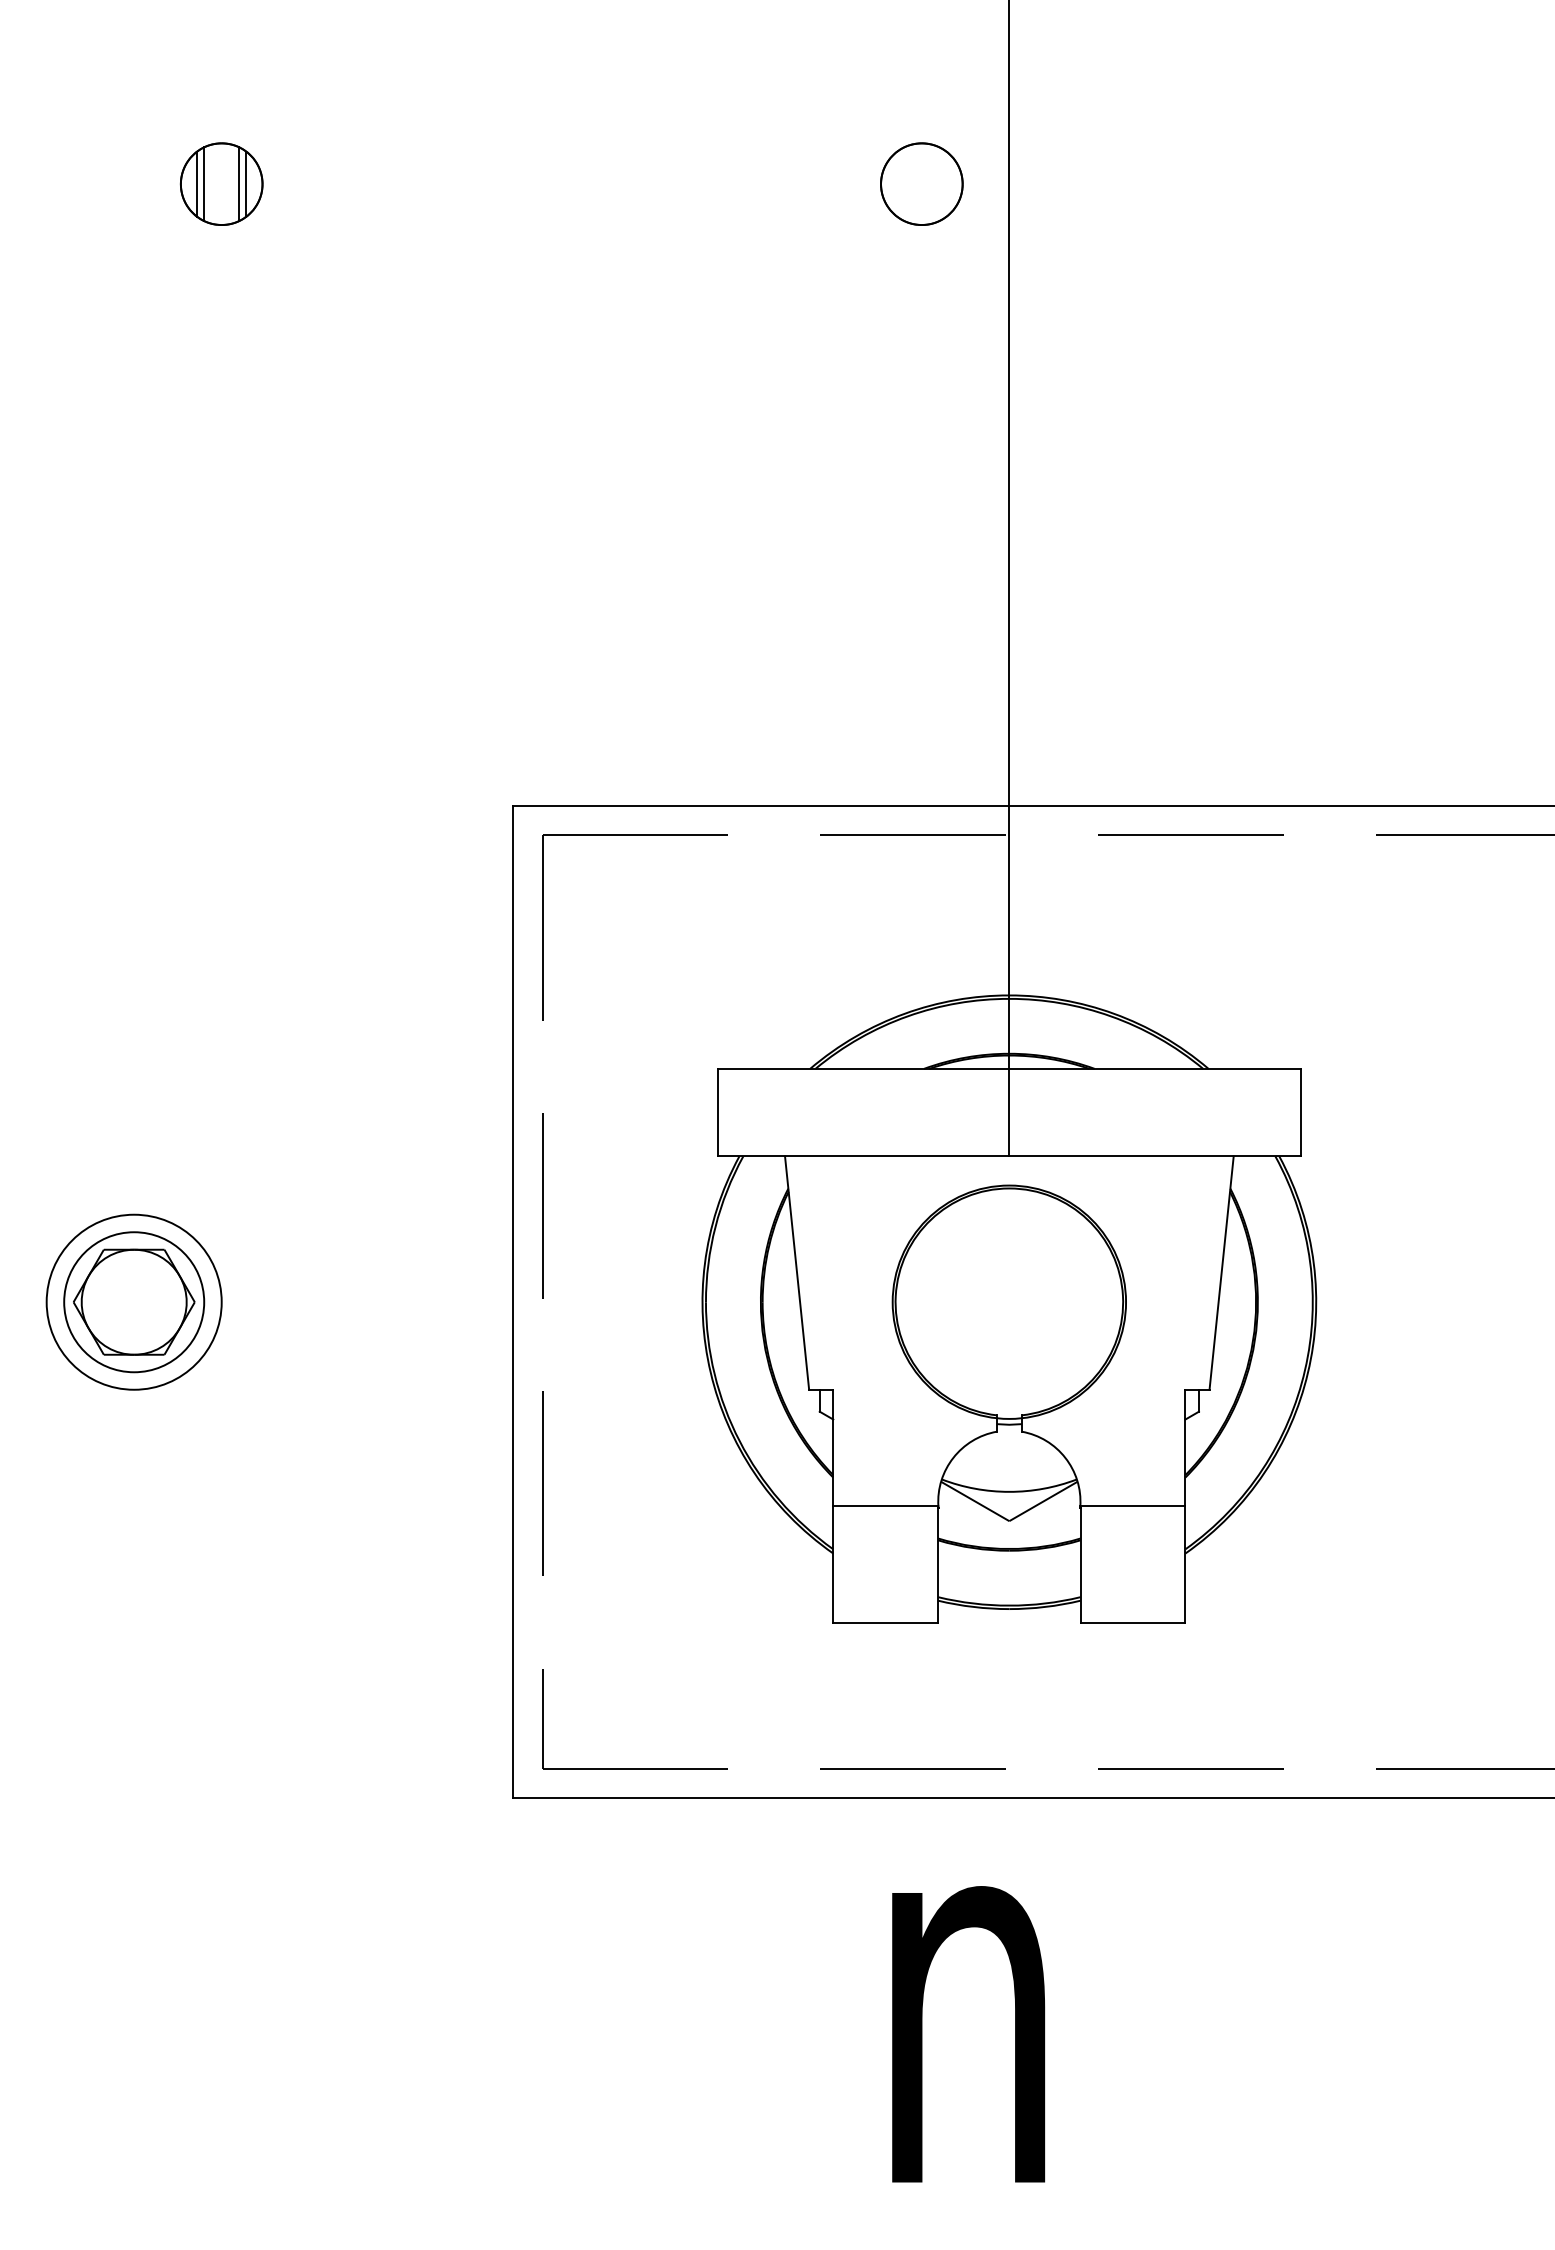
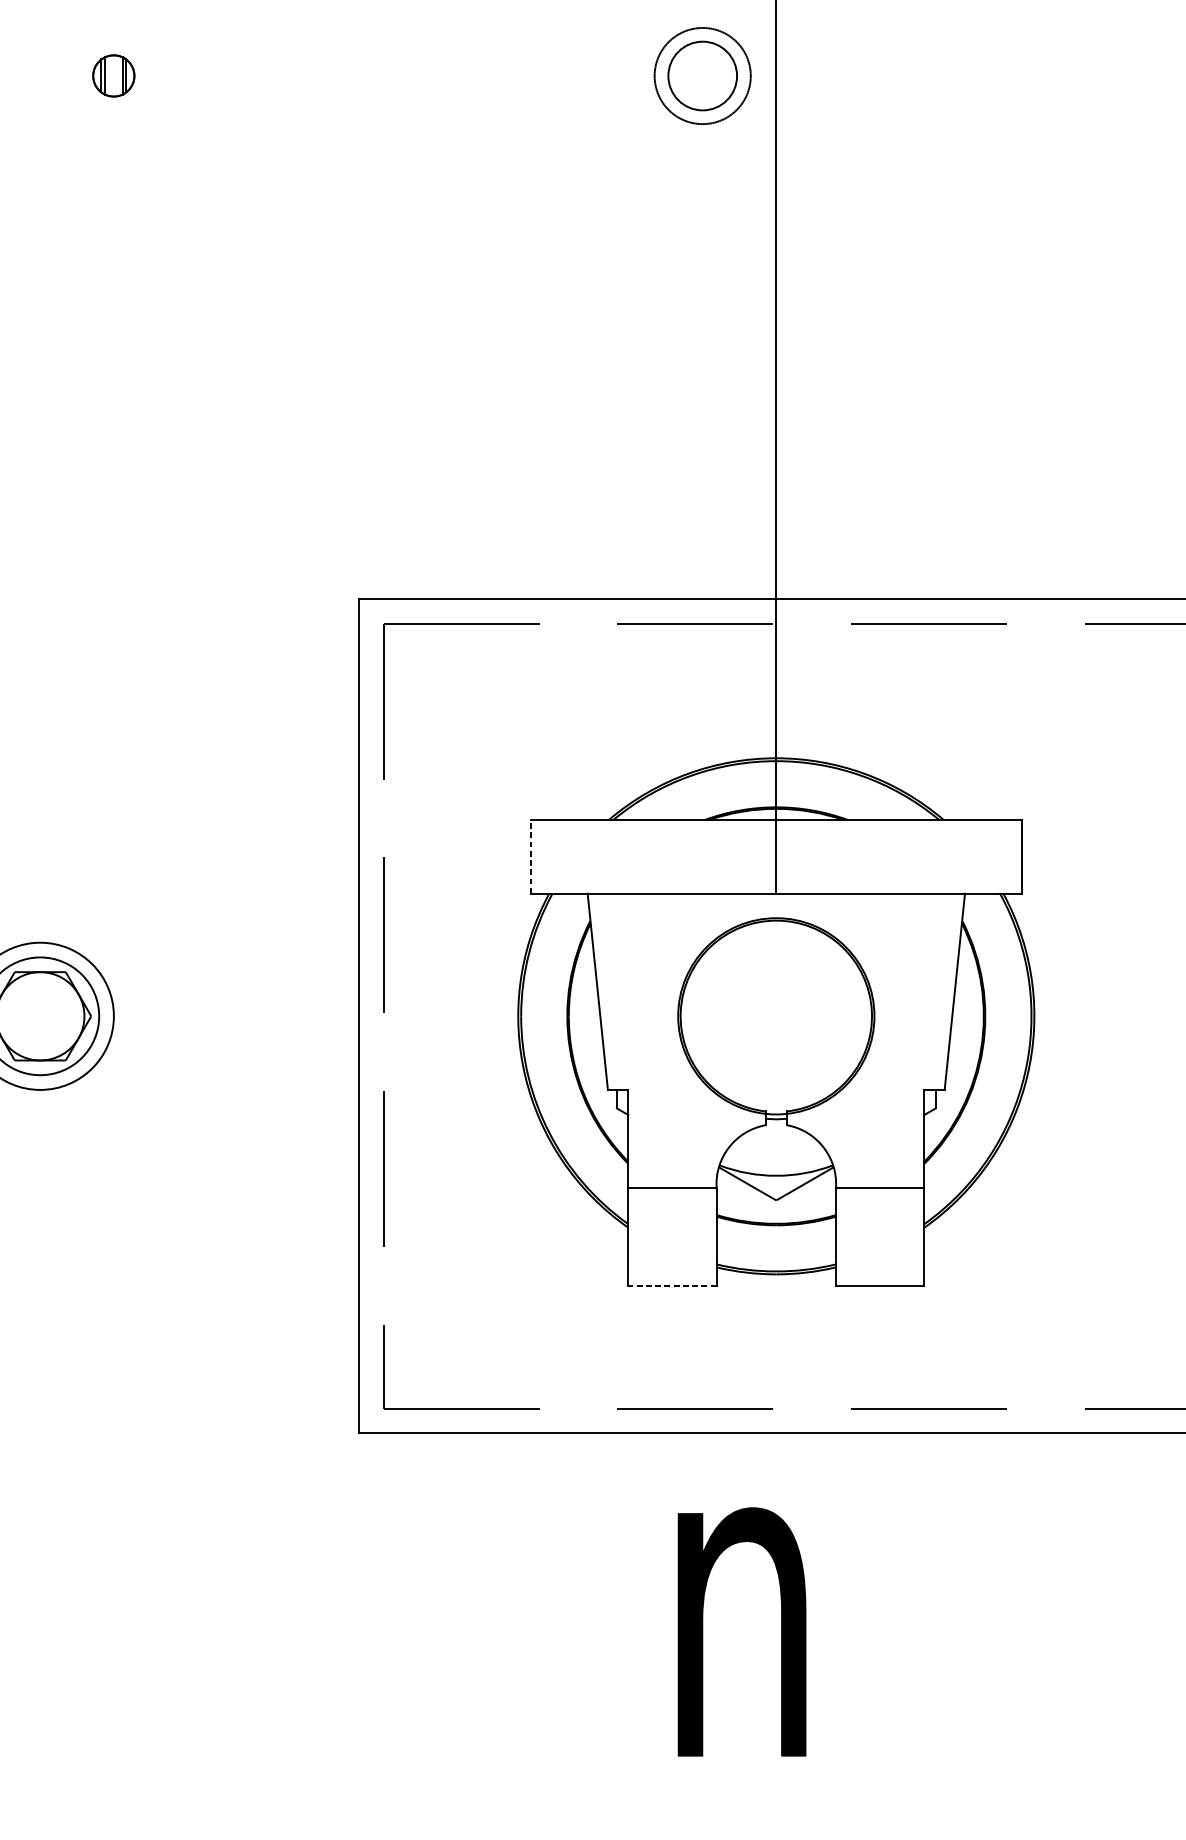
part: (221, 183) -> (113, 75), size x0.6
circle: (921, 184) -> (702, 76), size x1.4
line: (717, 1112) -> (530, 856), solid -> dashed
line: (885, 1623) -> (672, 1286), solid -> dashed

